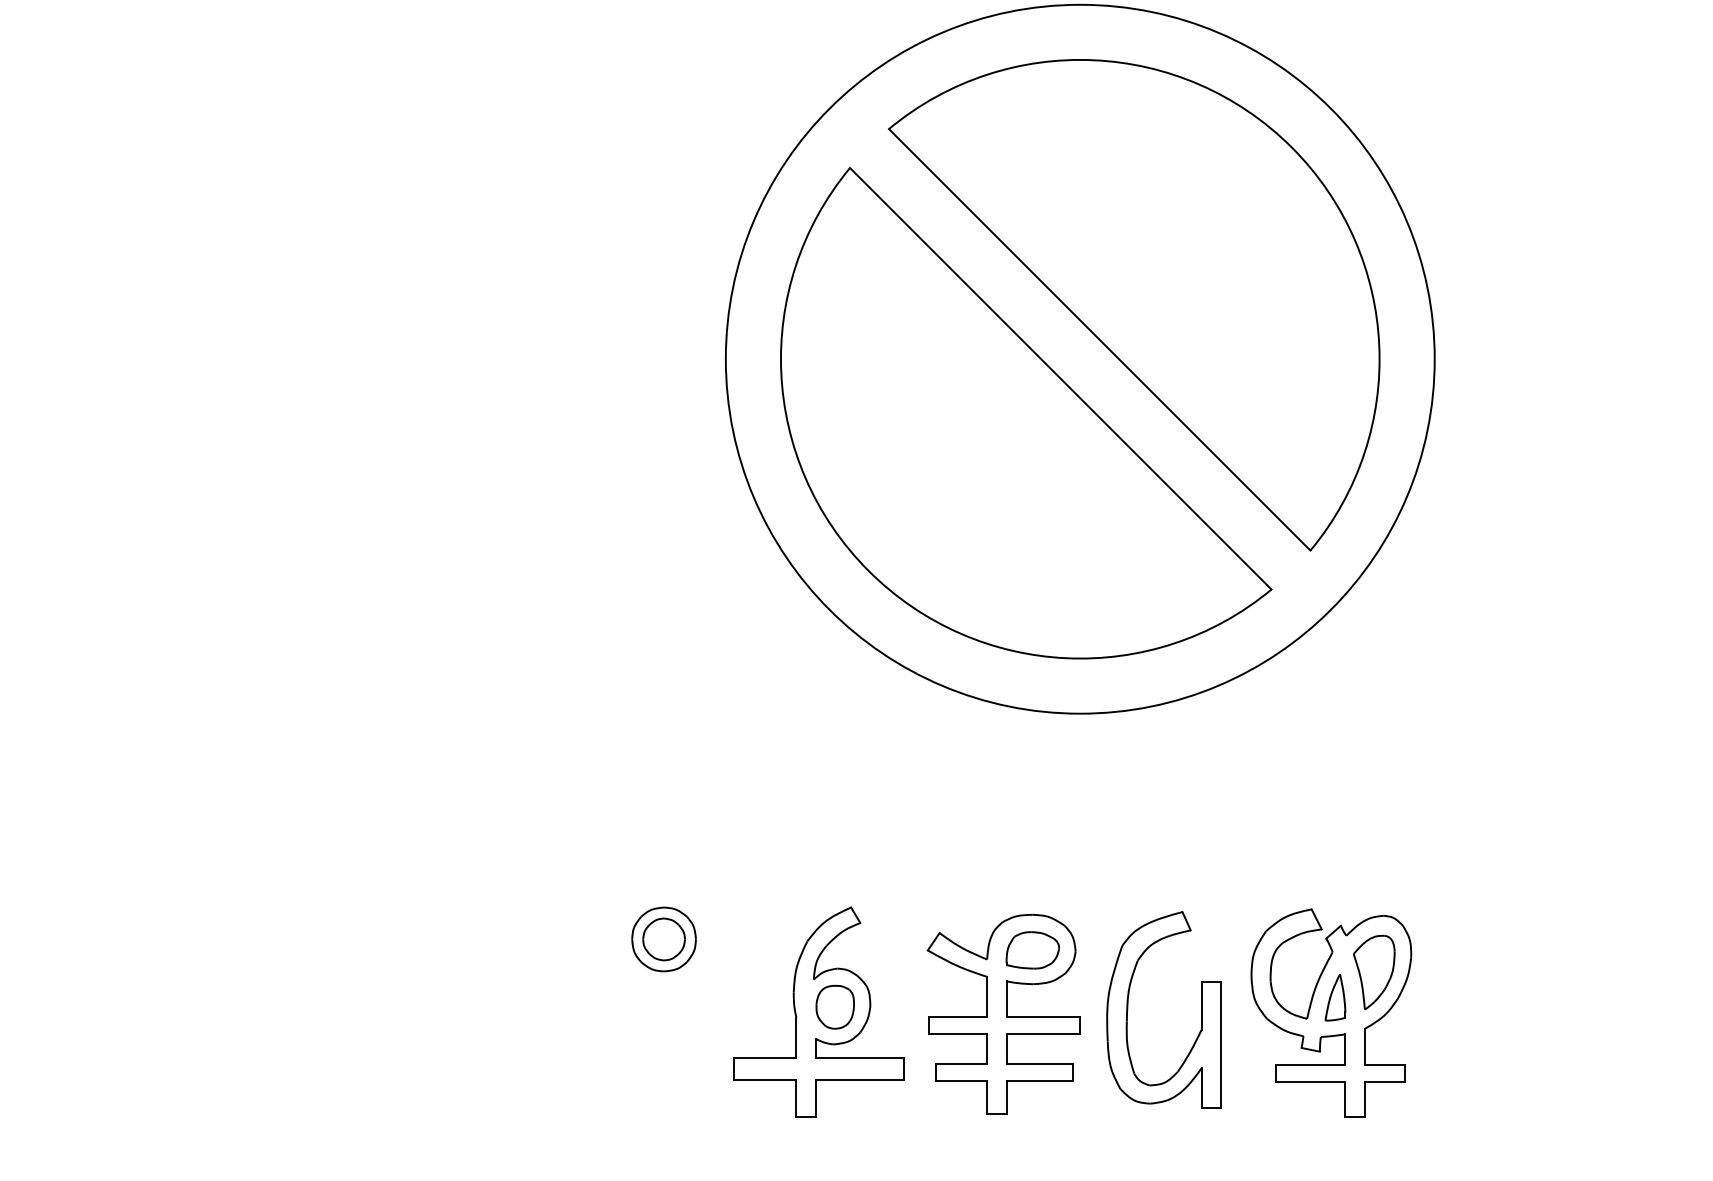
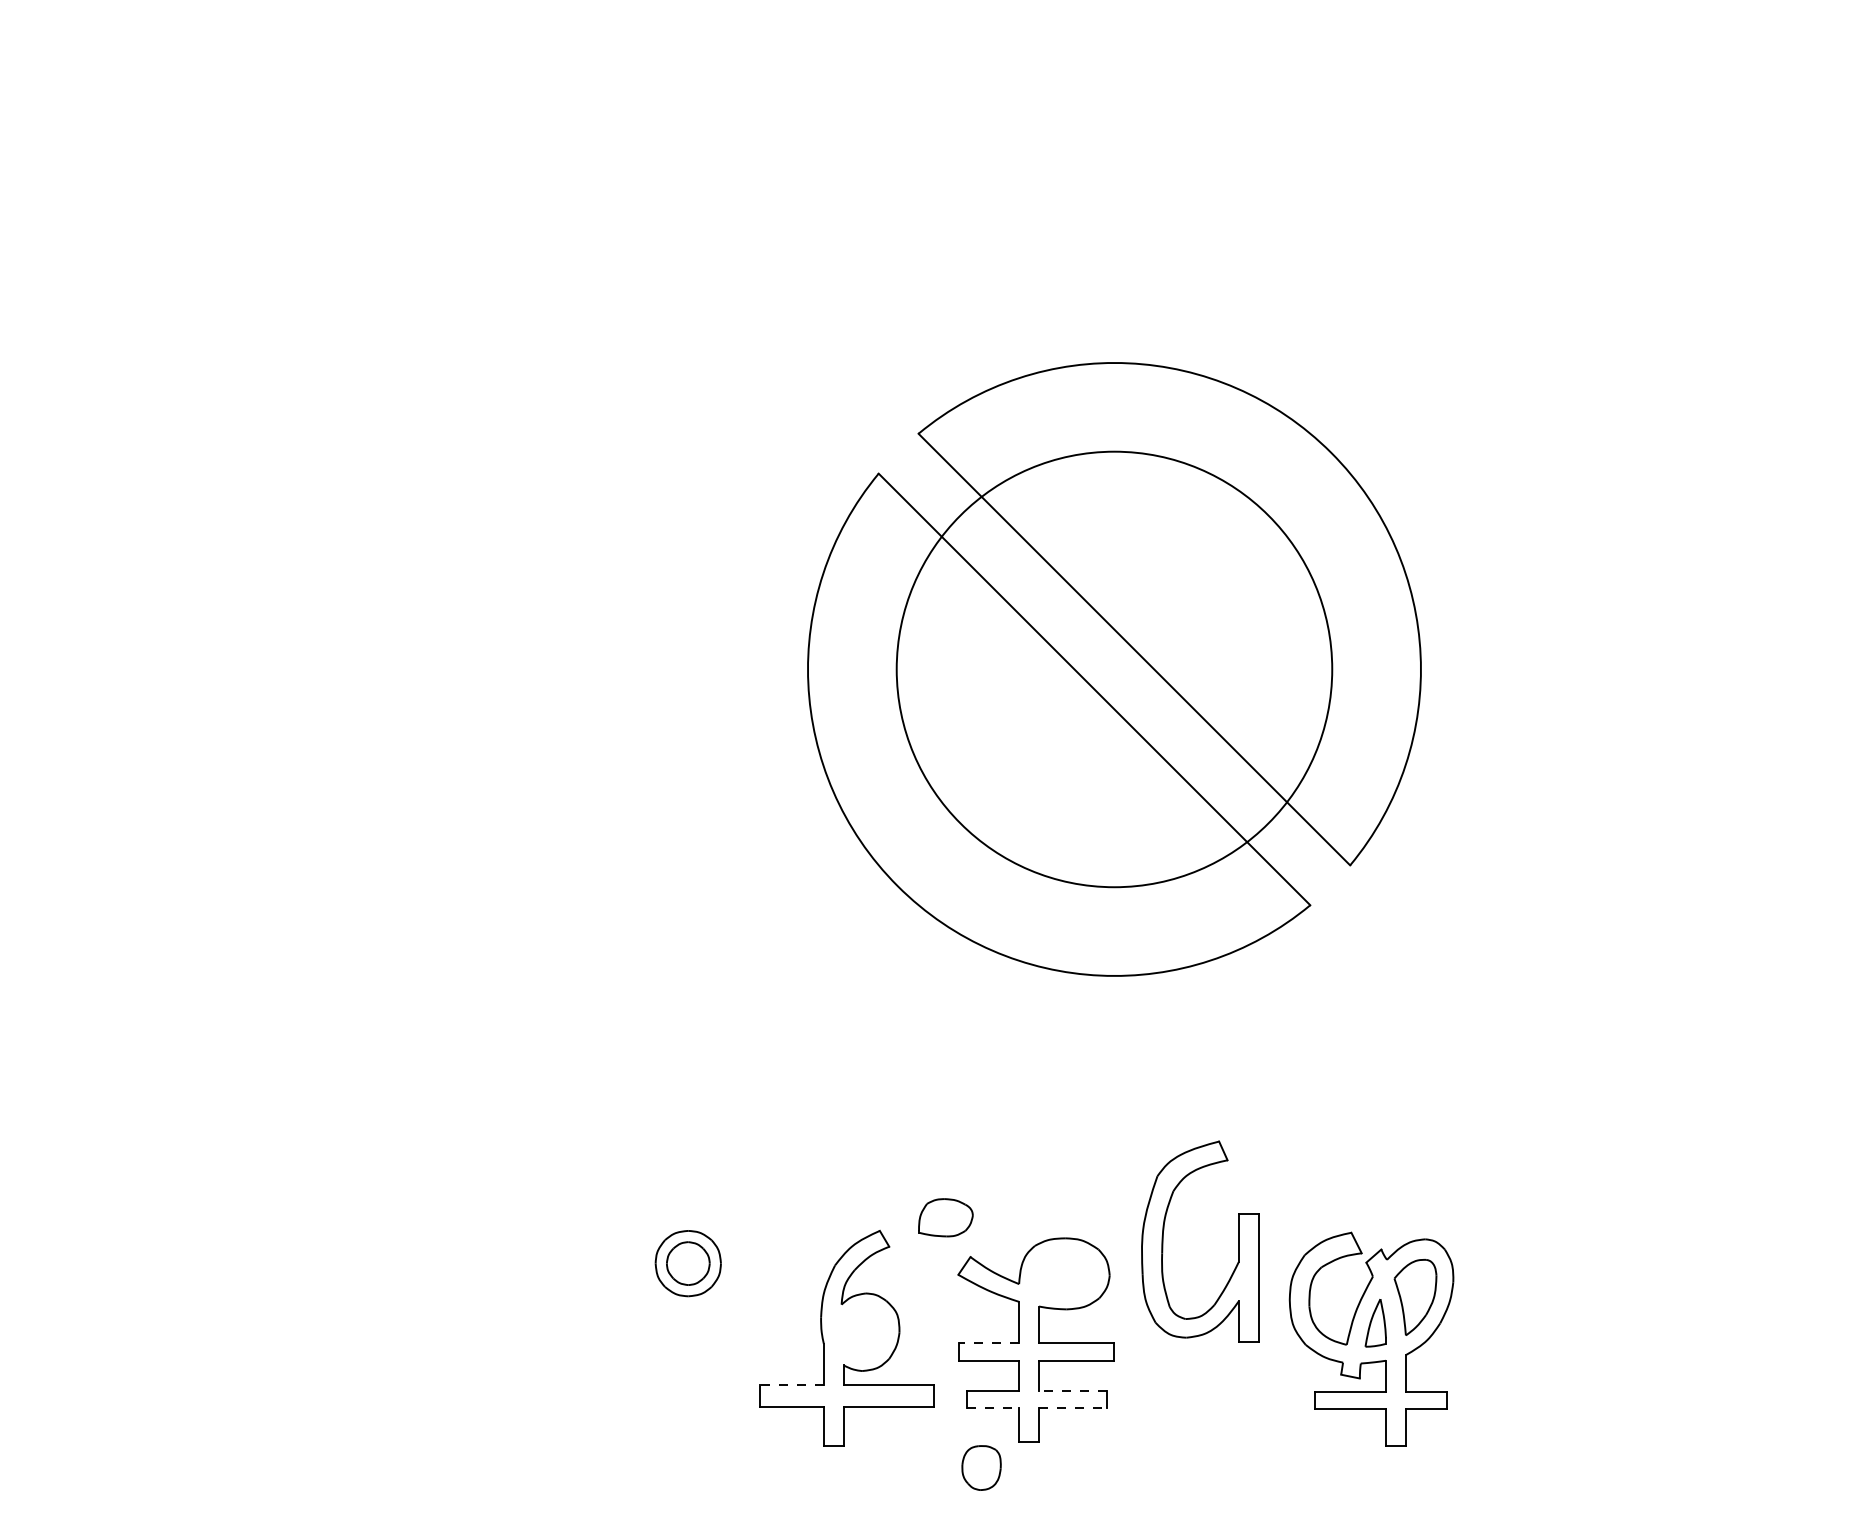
circle: (1080, 359) -> (1114, 669), size x0.6
part: (1032, 950) -> (945, 1217), moved
part: (835, 1006) -> (981, 1467), moved
part: (1128, 1009) -> (1163, 1241), moved
line: (958, 1017) -> (989, 1343), solid -> dashed
line: (765, 1058) -> (792, 1385), solid -> dashed
line: (1039, 1063) -> (1072, 1390), solid -> dashed
line: (962, 1080) -> (993, 1408), solid -> dashed
line: (1039, 1080) -> (1072, 1408), solid -> dashed

